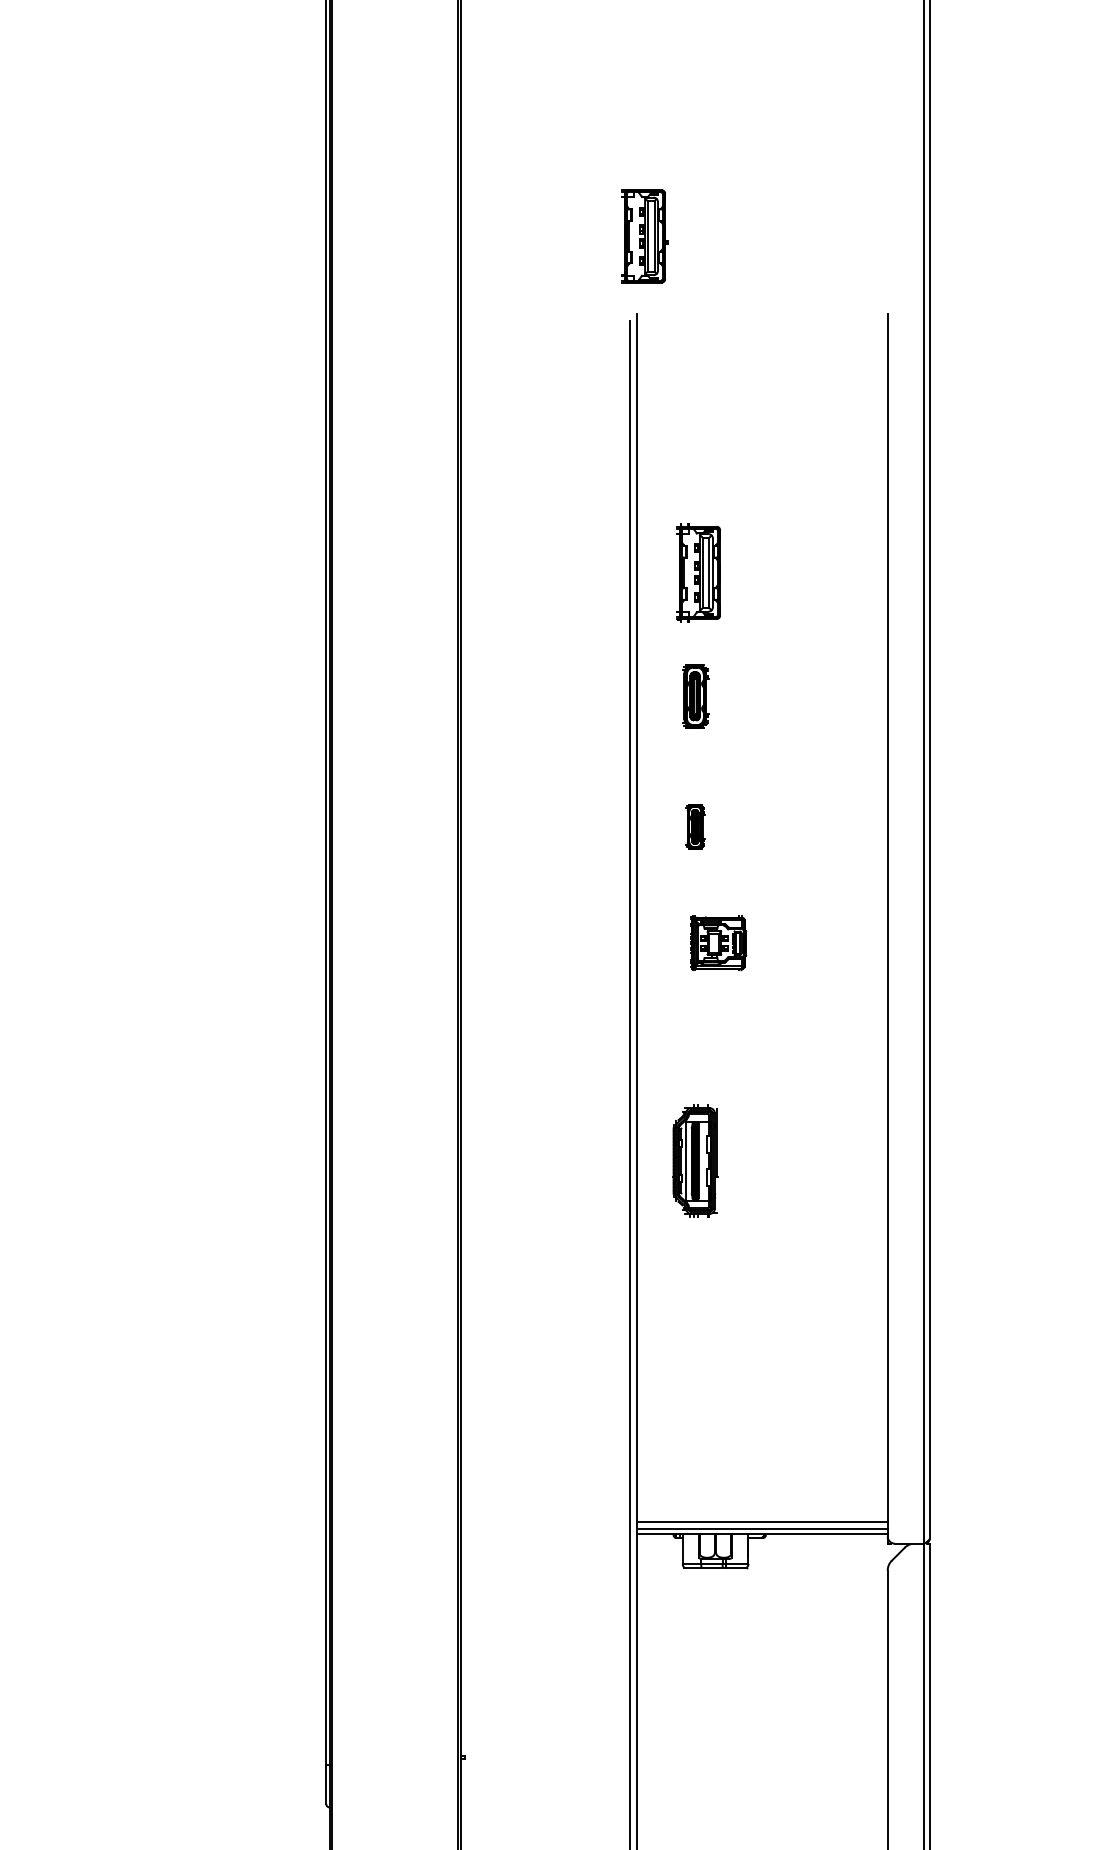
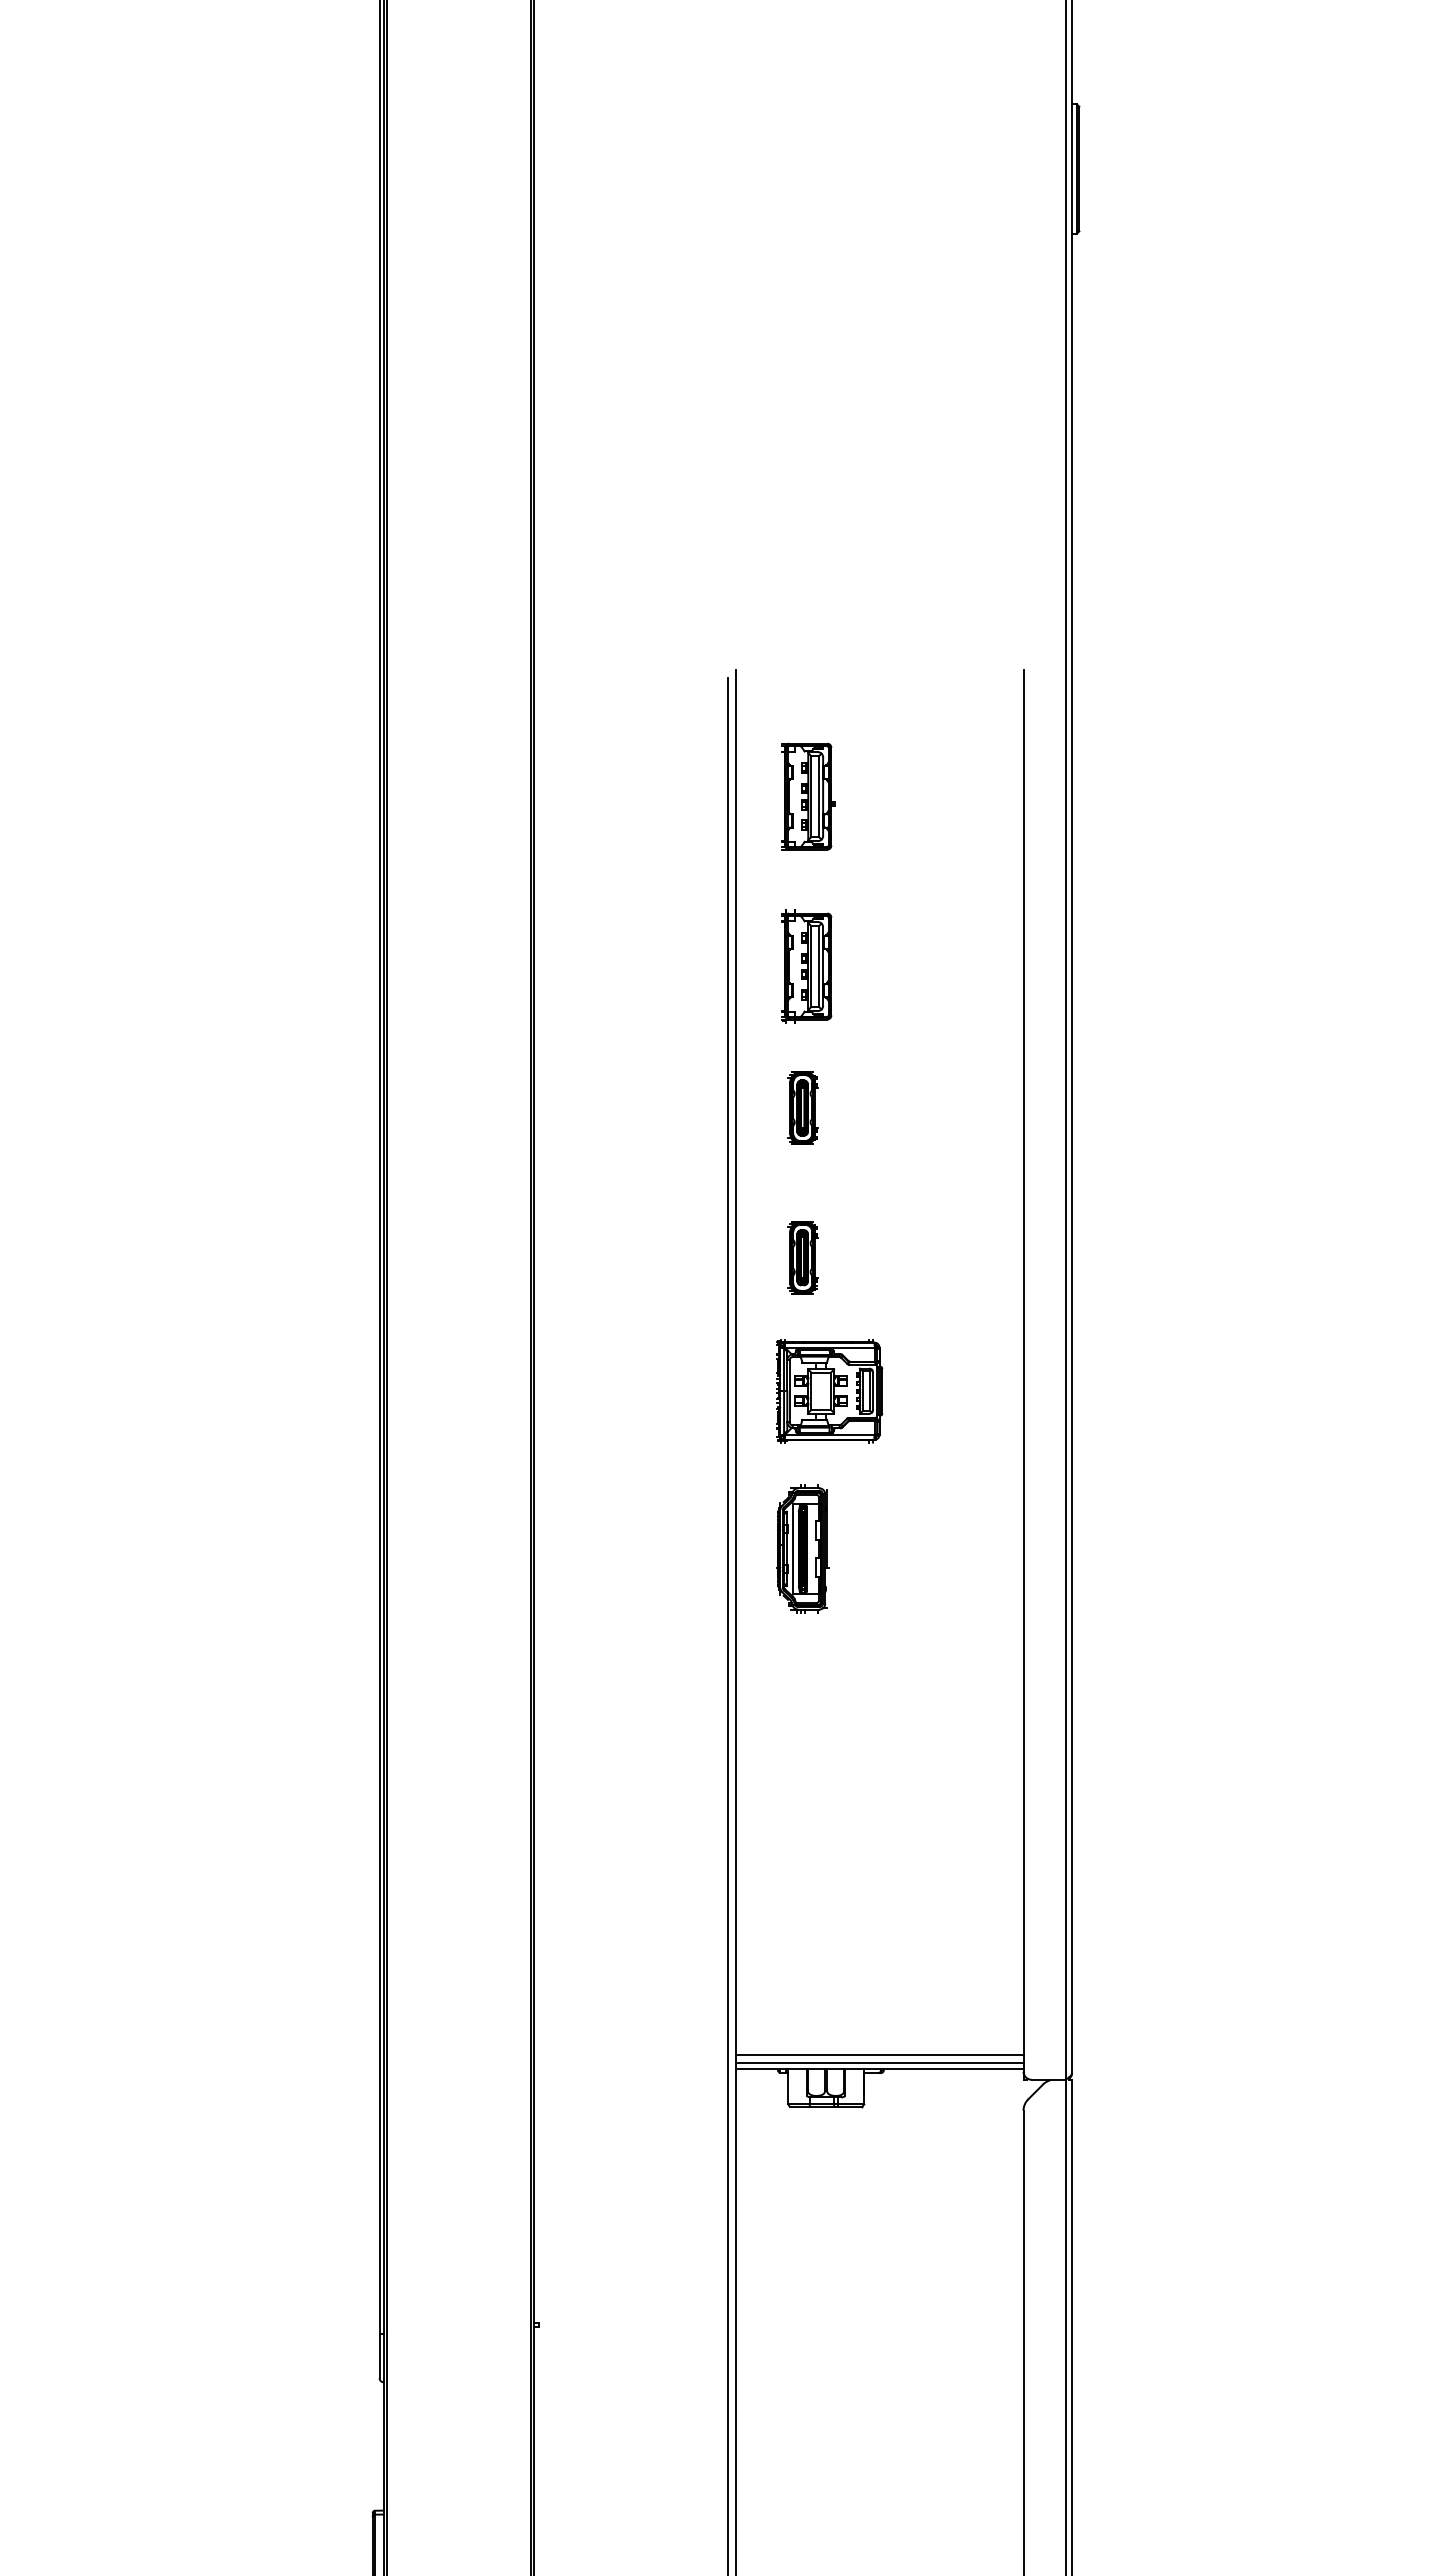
part: (645, 236) -> (808, 796), moved
part: (694, 826) -> (802, 1257), size x1.43
part: (718, 943) -> (829, 1391), size x1.67
part: (694, 1160) -> (802, 1548), moved

